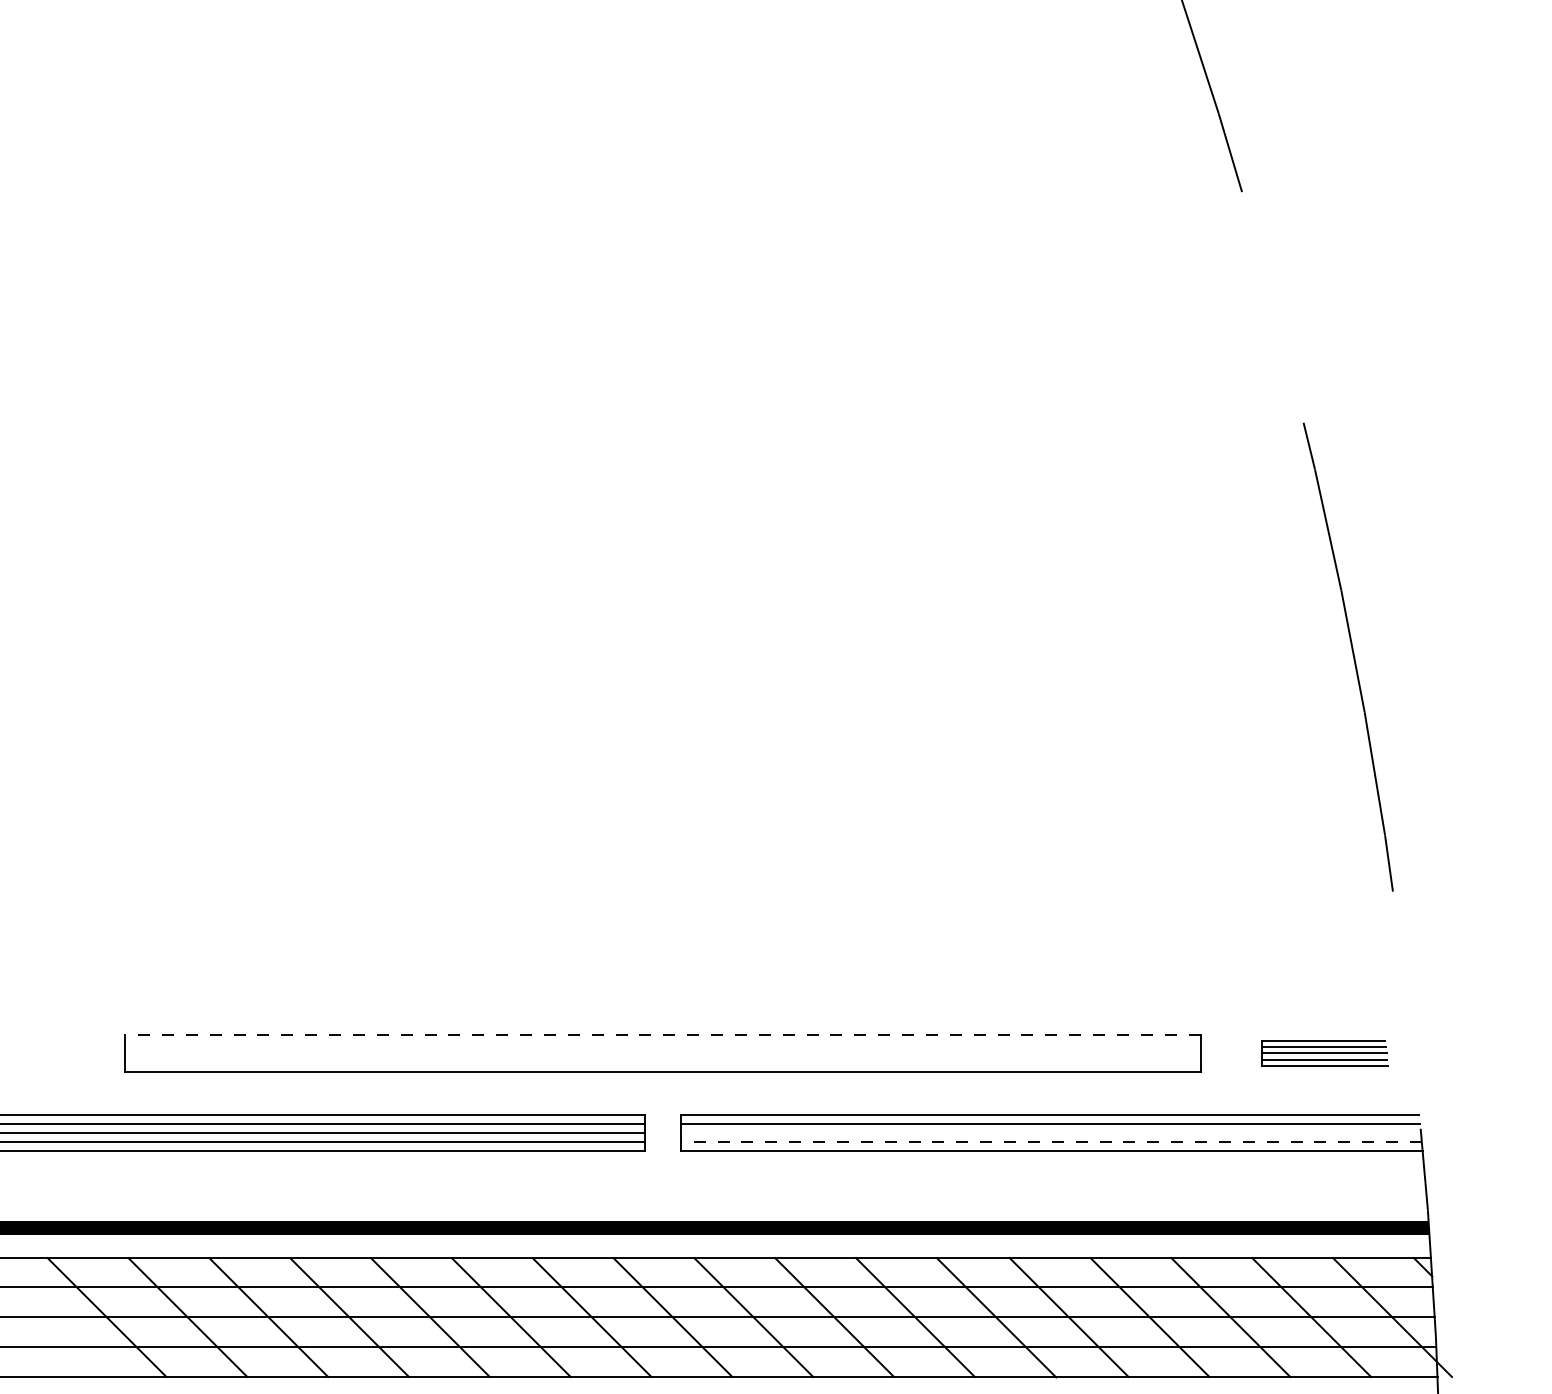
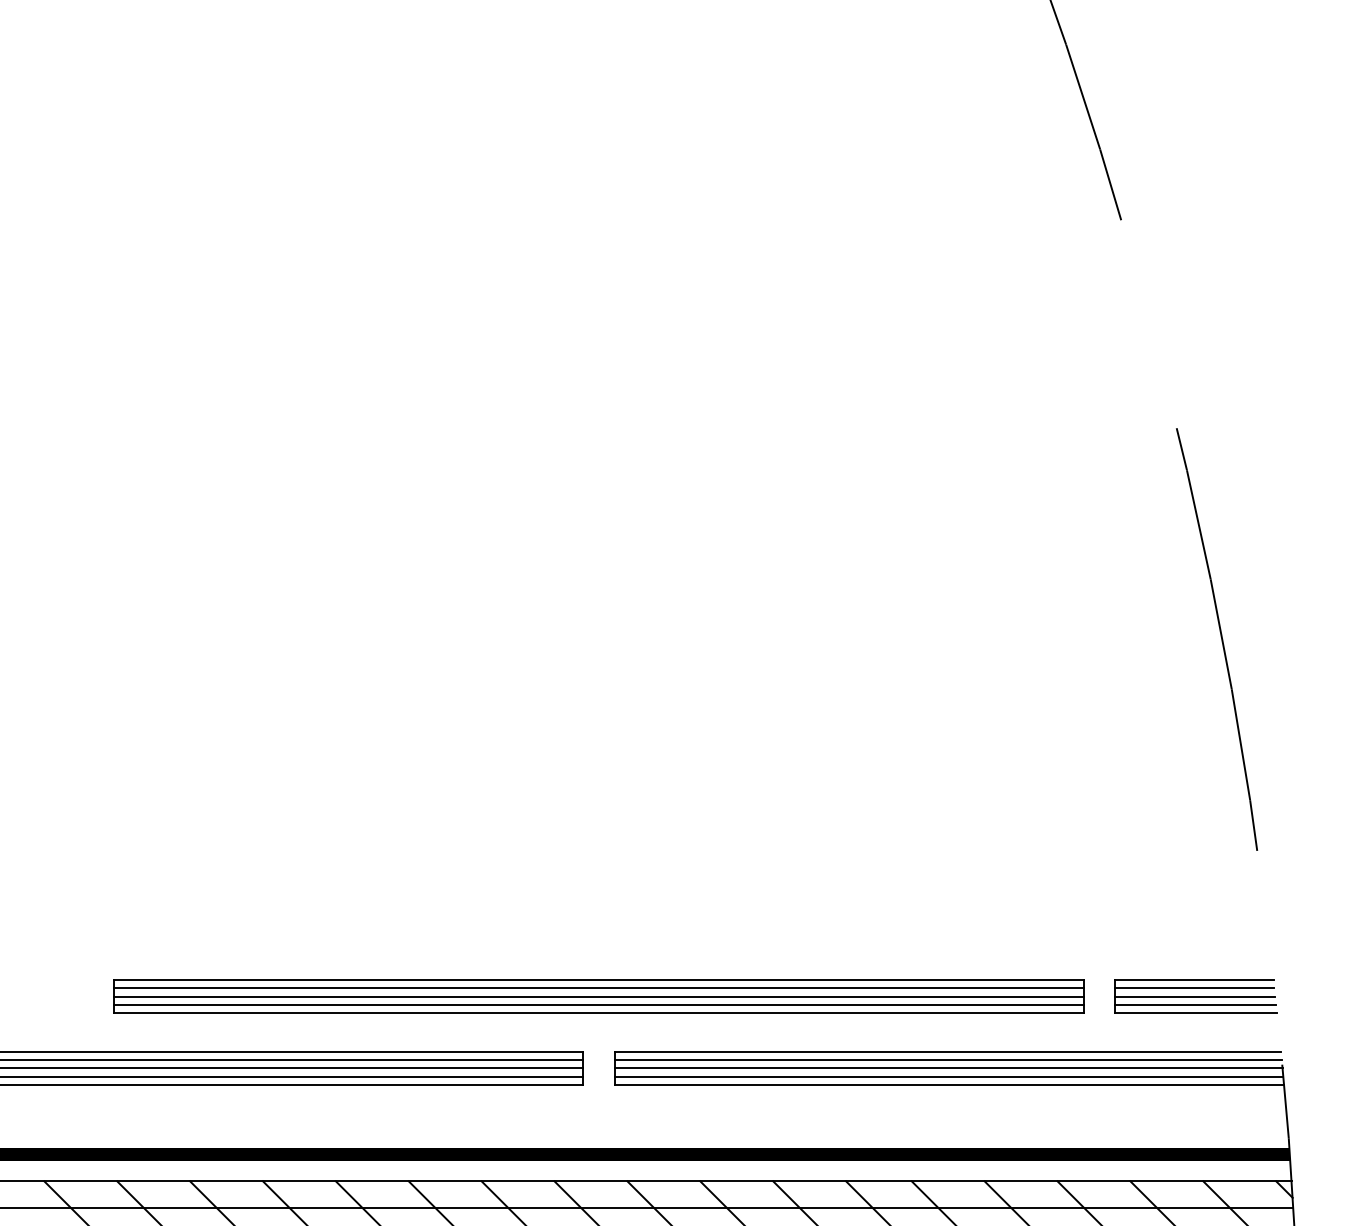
line: (662, 1035) -> (598, 980), dashed -> solid
line: (662, 1043) -> (598, 987), added
line: (662, 1053) -> (598, 996), added
part: (1324, 1053) -> (1195, 996), size x1.43
line: (662, 1062) -> (598, 1004), added
line: (1050, 1132) -> (948, 1068), added
line: (1051, 1141) -> (949, 1076), dashed -> solid

